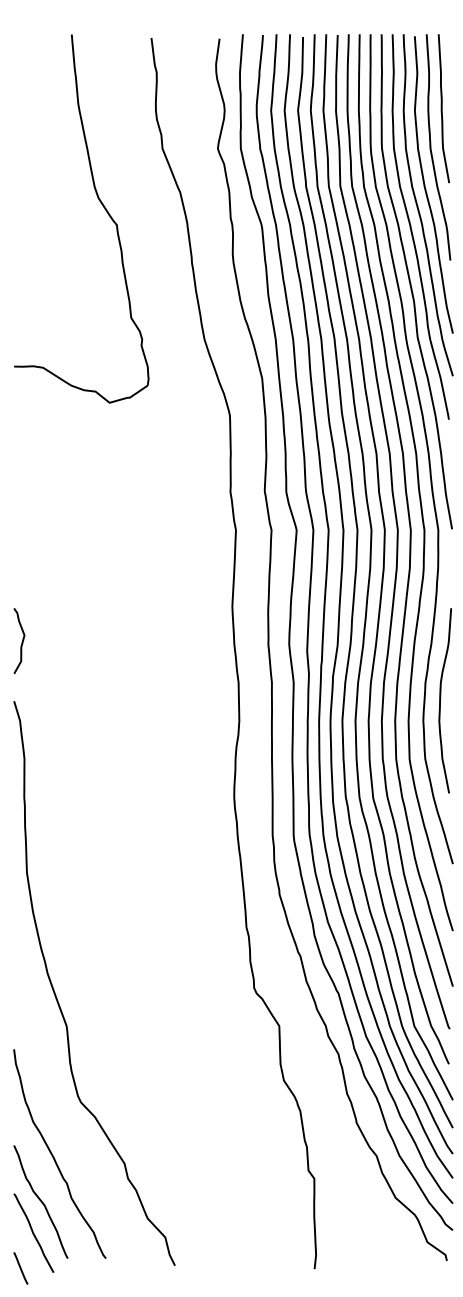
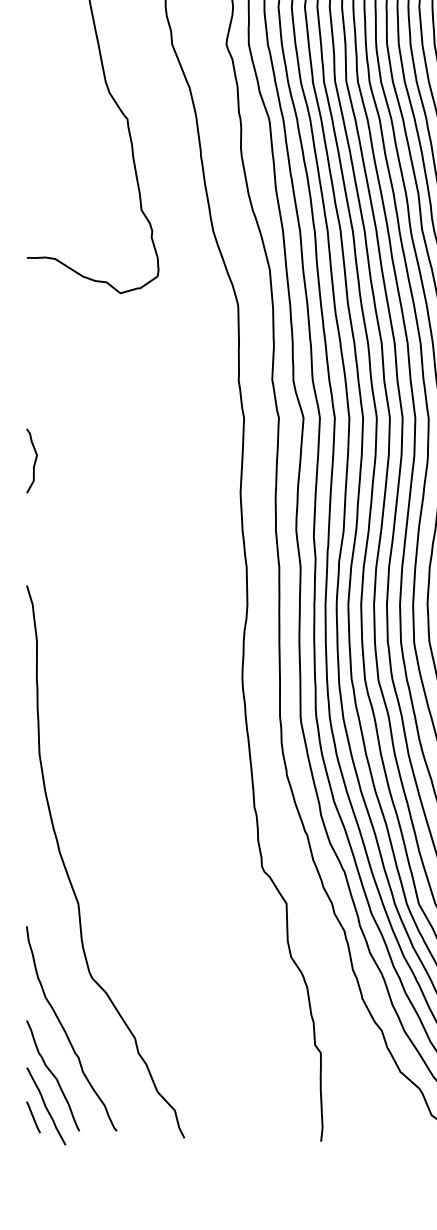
curve: (21, 642) -> (34, 462), moved
line: (20, 1268) -> (33, 1117), moved

